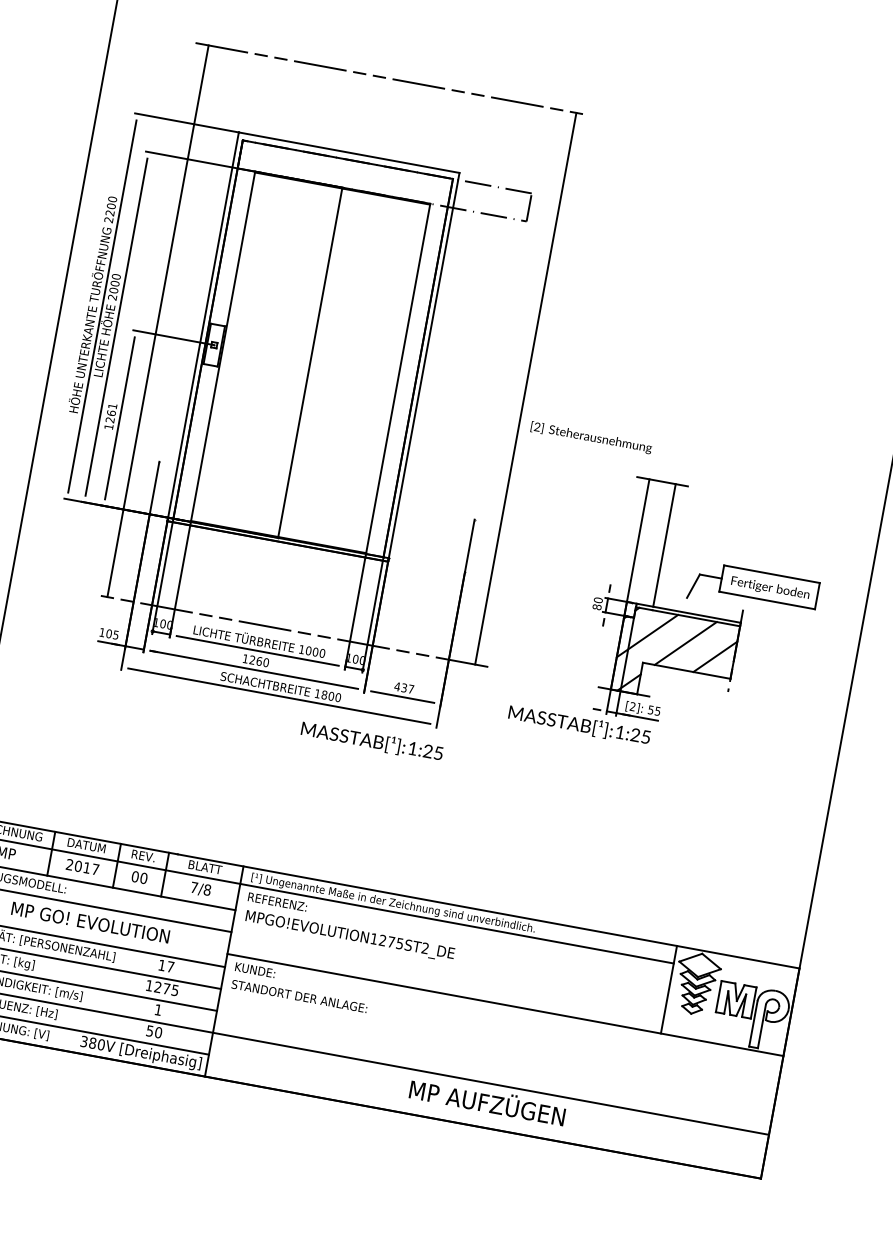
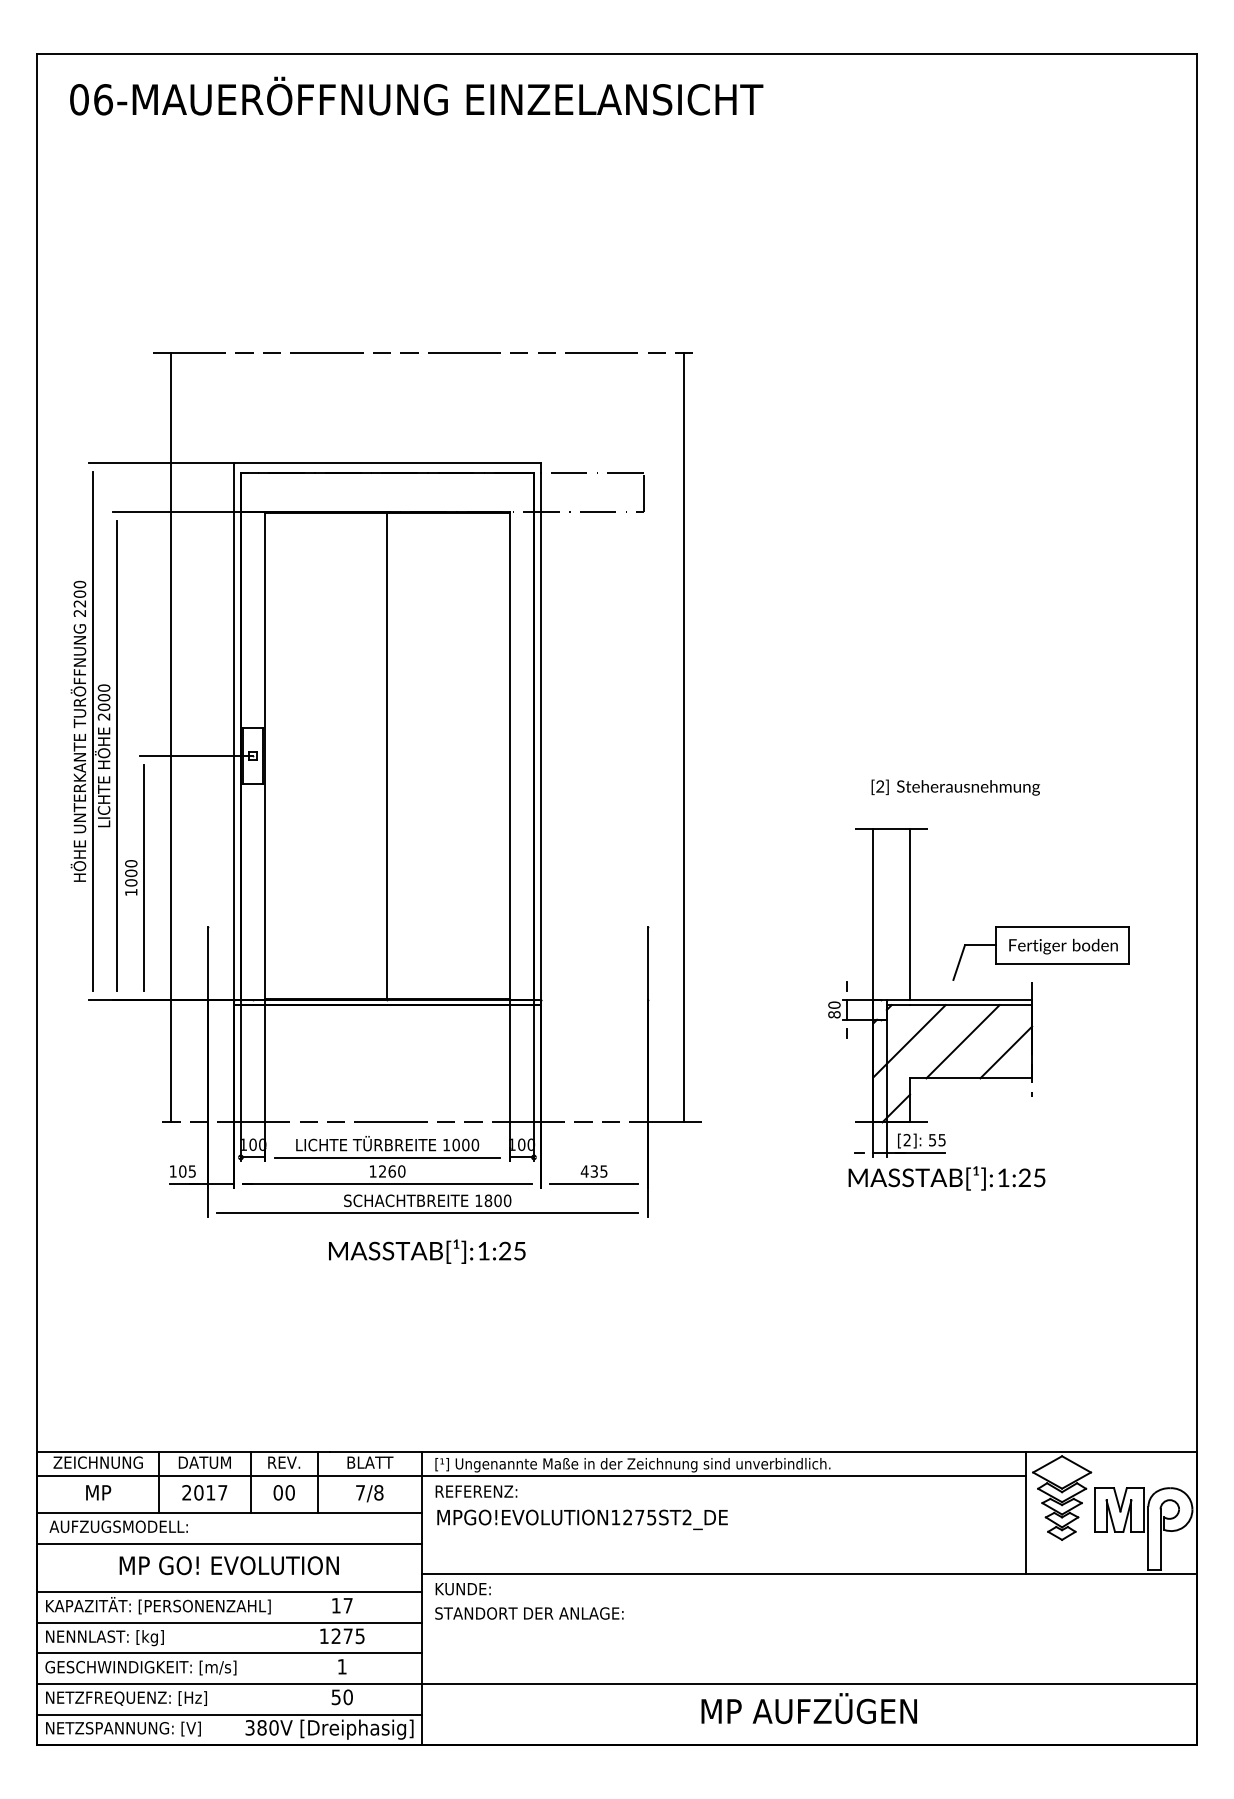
text: (111, 413) -> (131, 873), 1261 -> 1000
text: (591, 437) -> (955, 787), moved
text: (410, 689) -> (603, 1171), 437 -> 435
text: (579, 725) -> (946, 1178), moved
text: (372, 741) -> (427, 1251), moved

